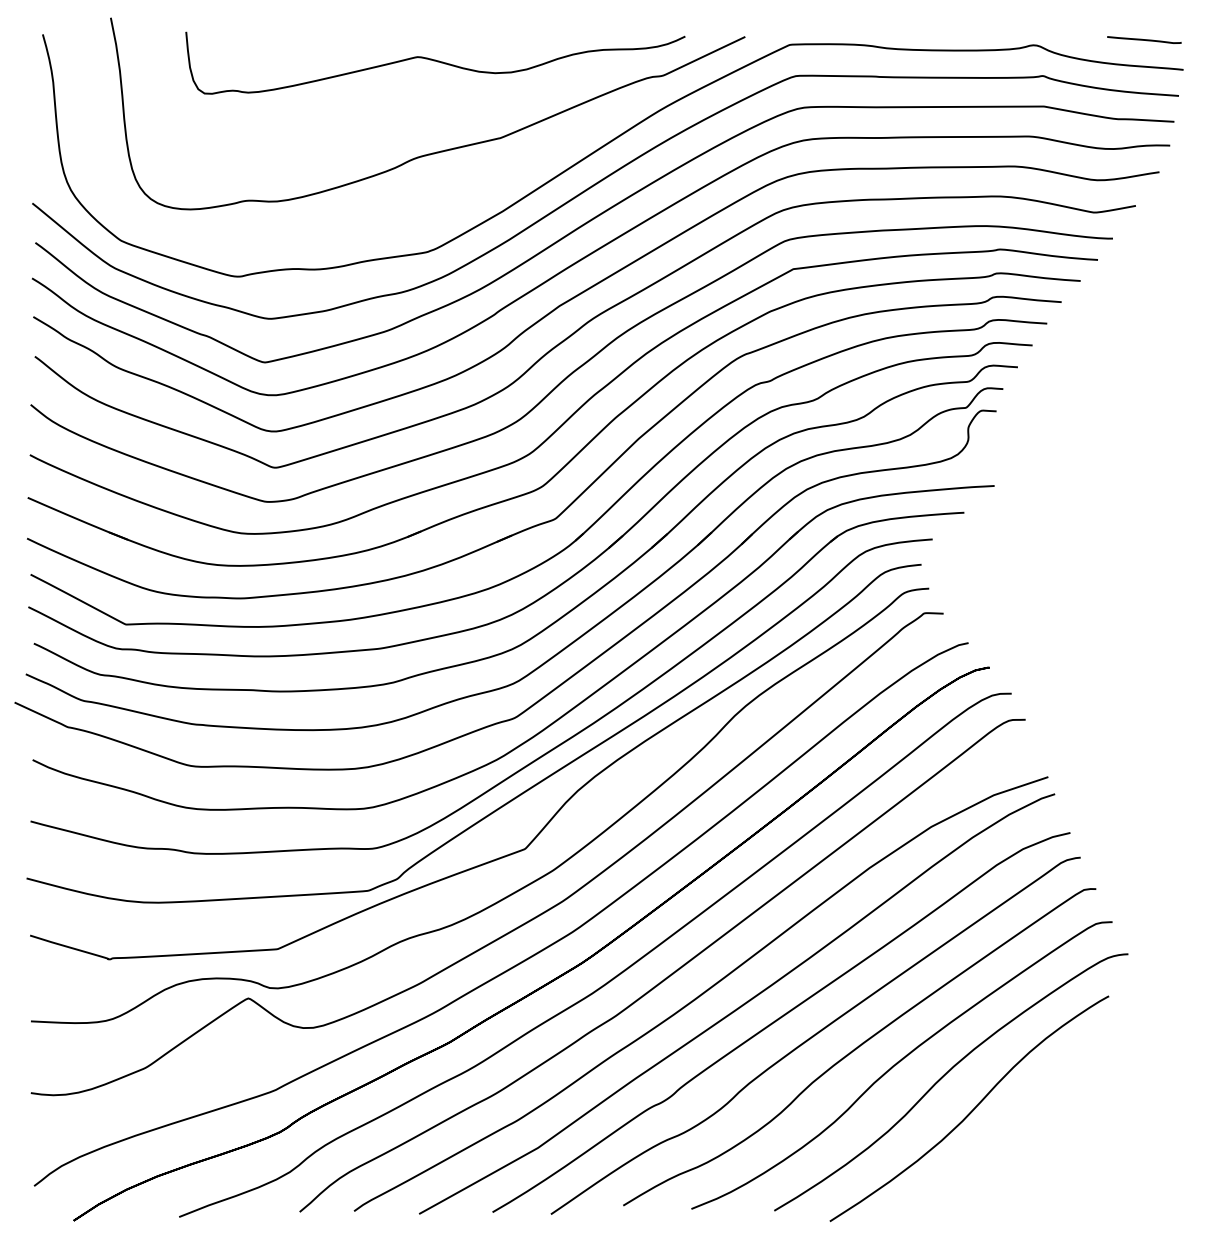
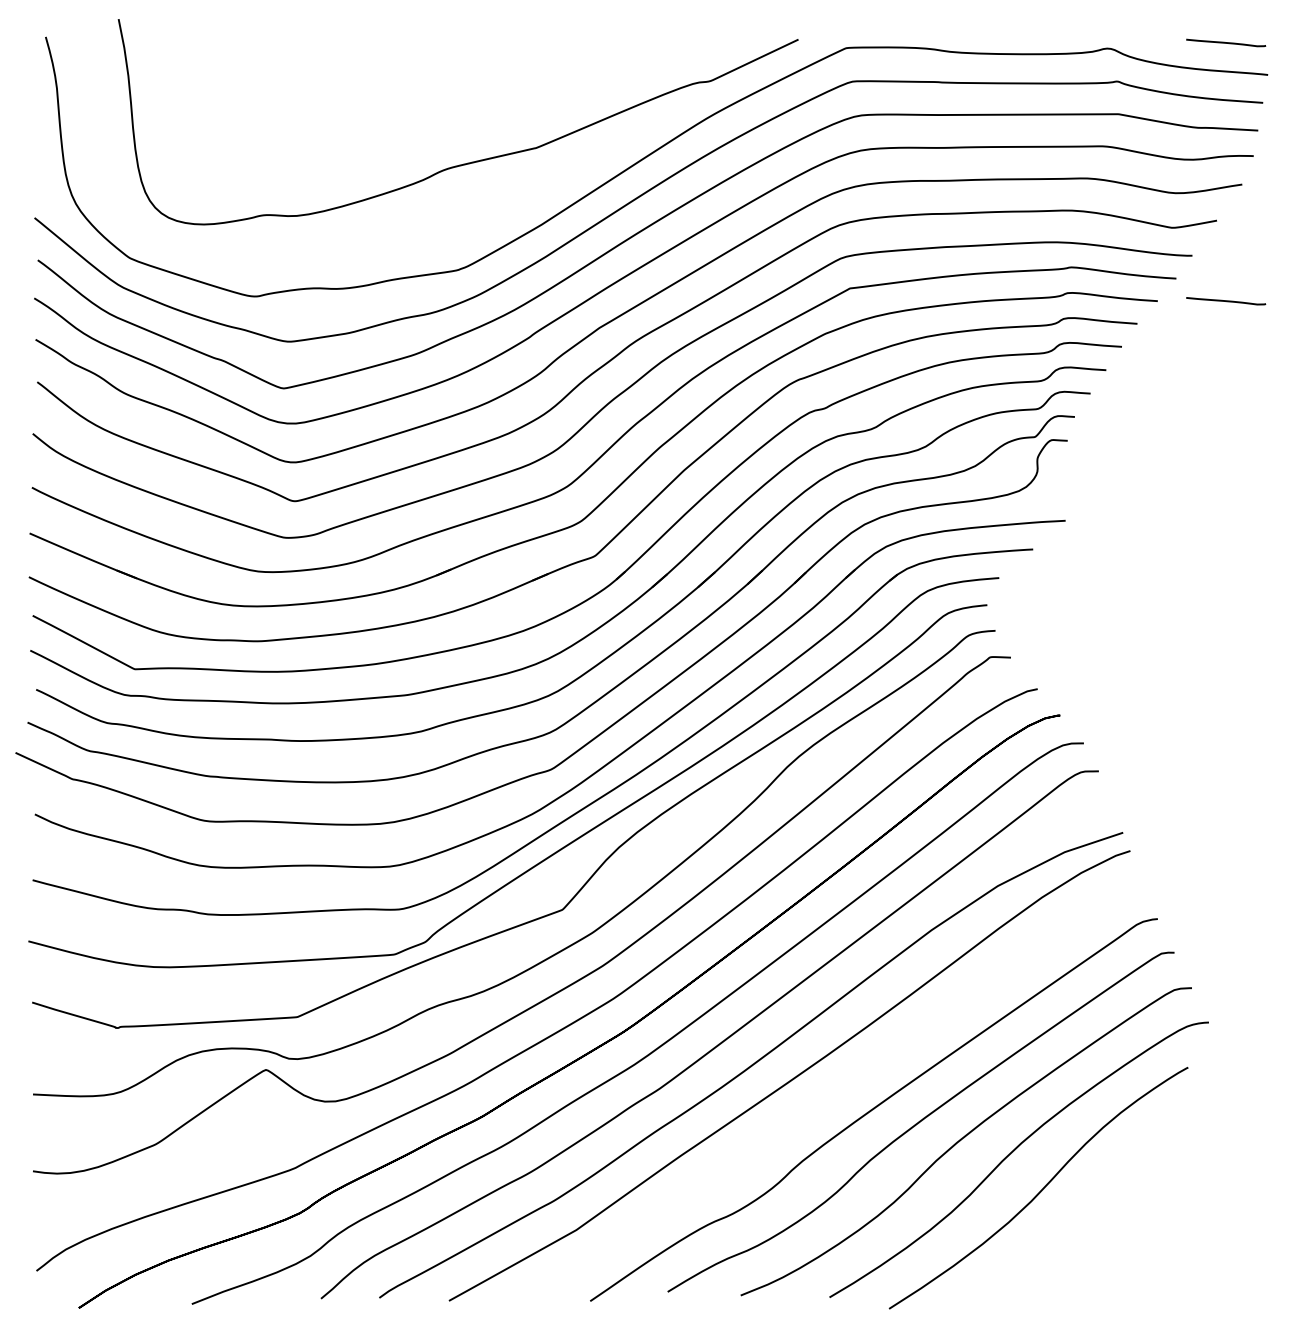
curve: (435, 61) -> (466, 65), removed
line: (1144, 280) -> (1226, 300), added
curve: (779, 1019) -> (835, 1092), removed

